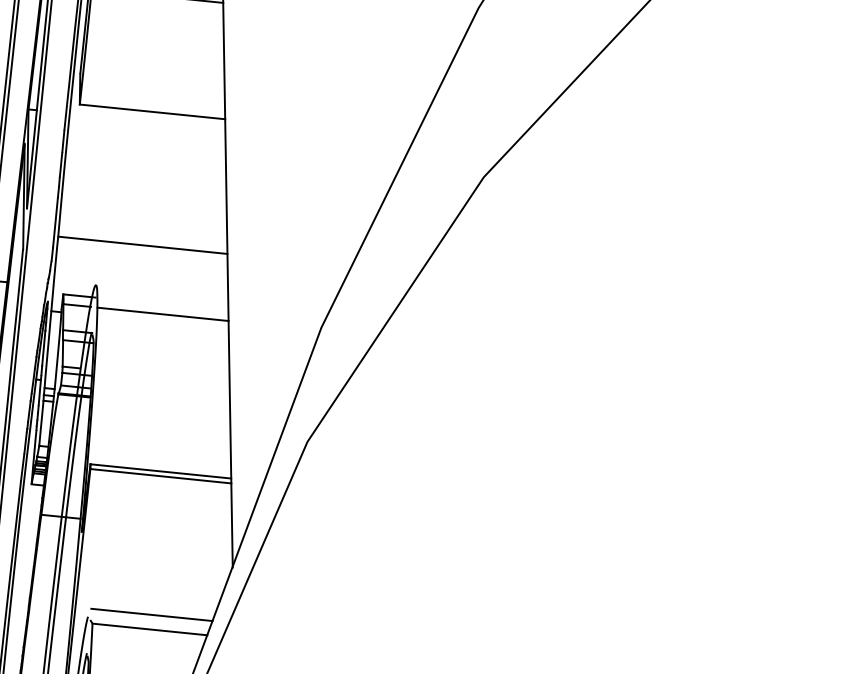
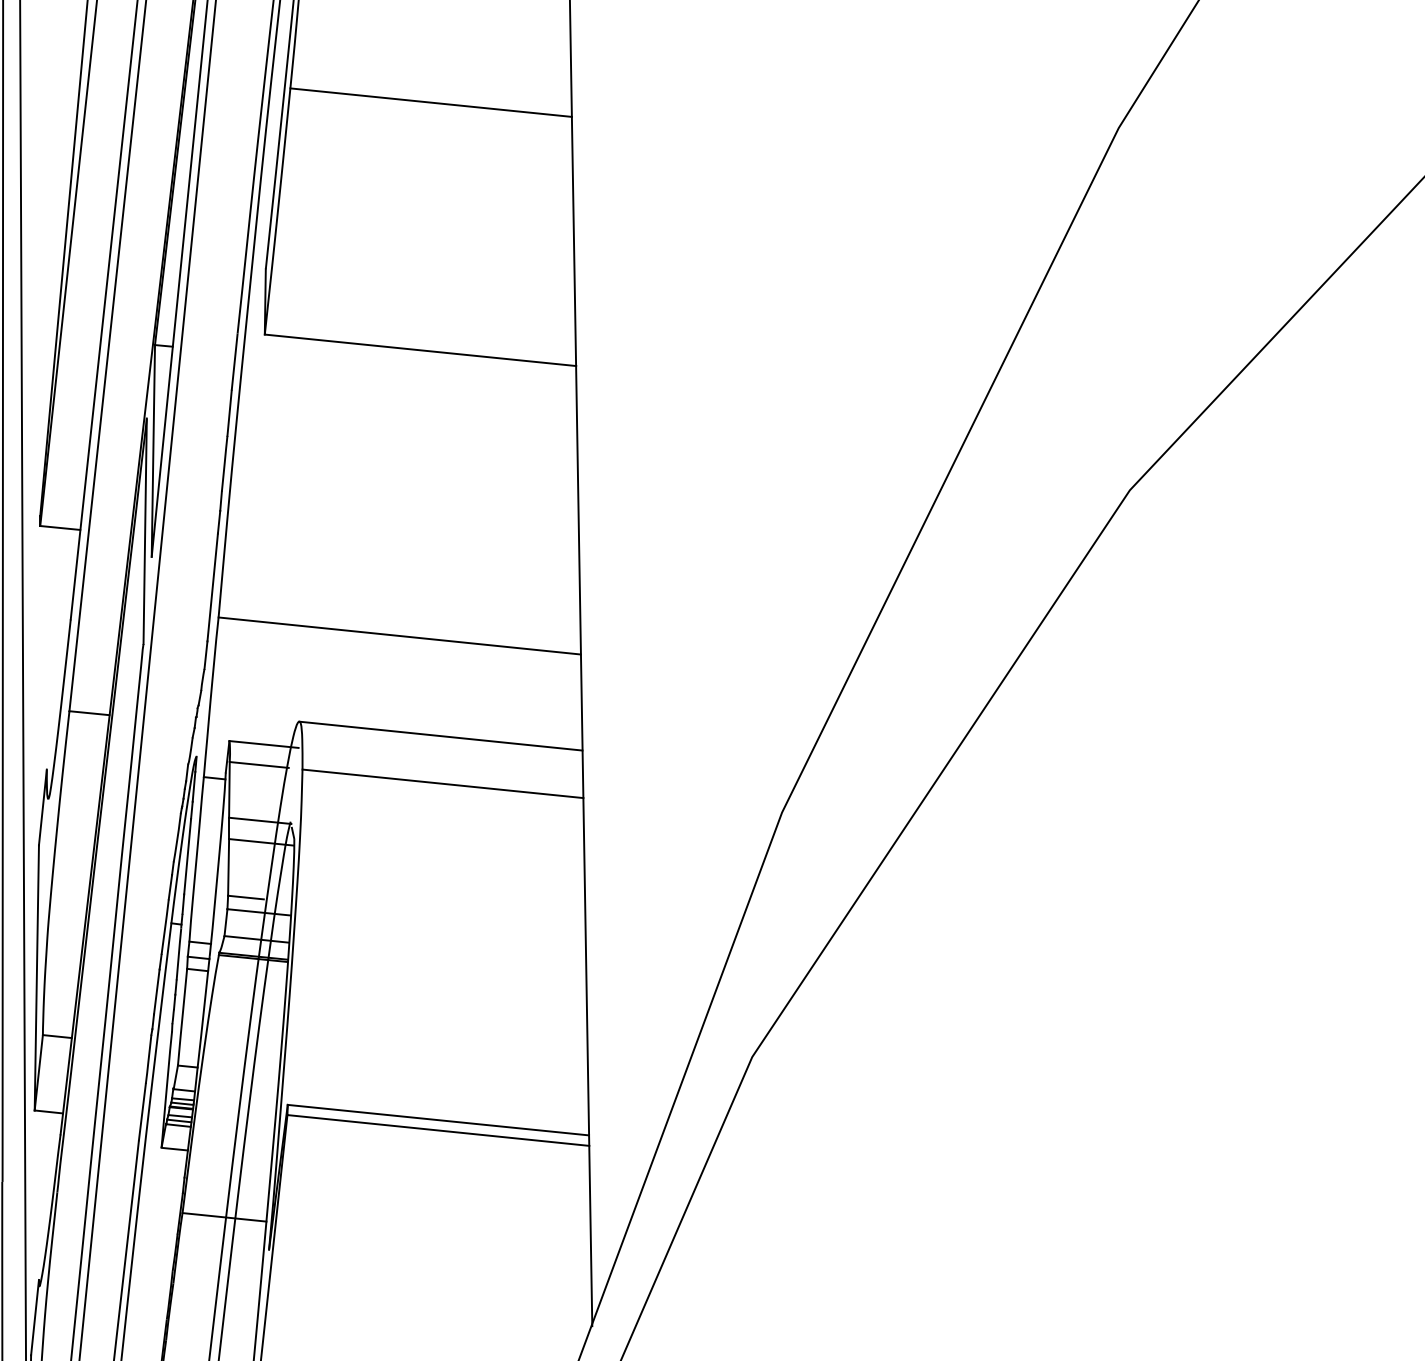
line: (162, 291) -> (441, 734), added

